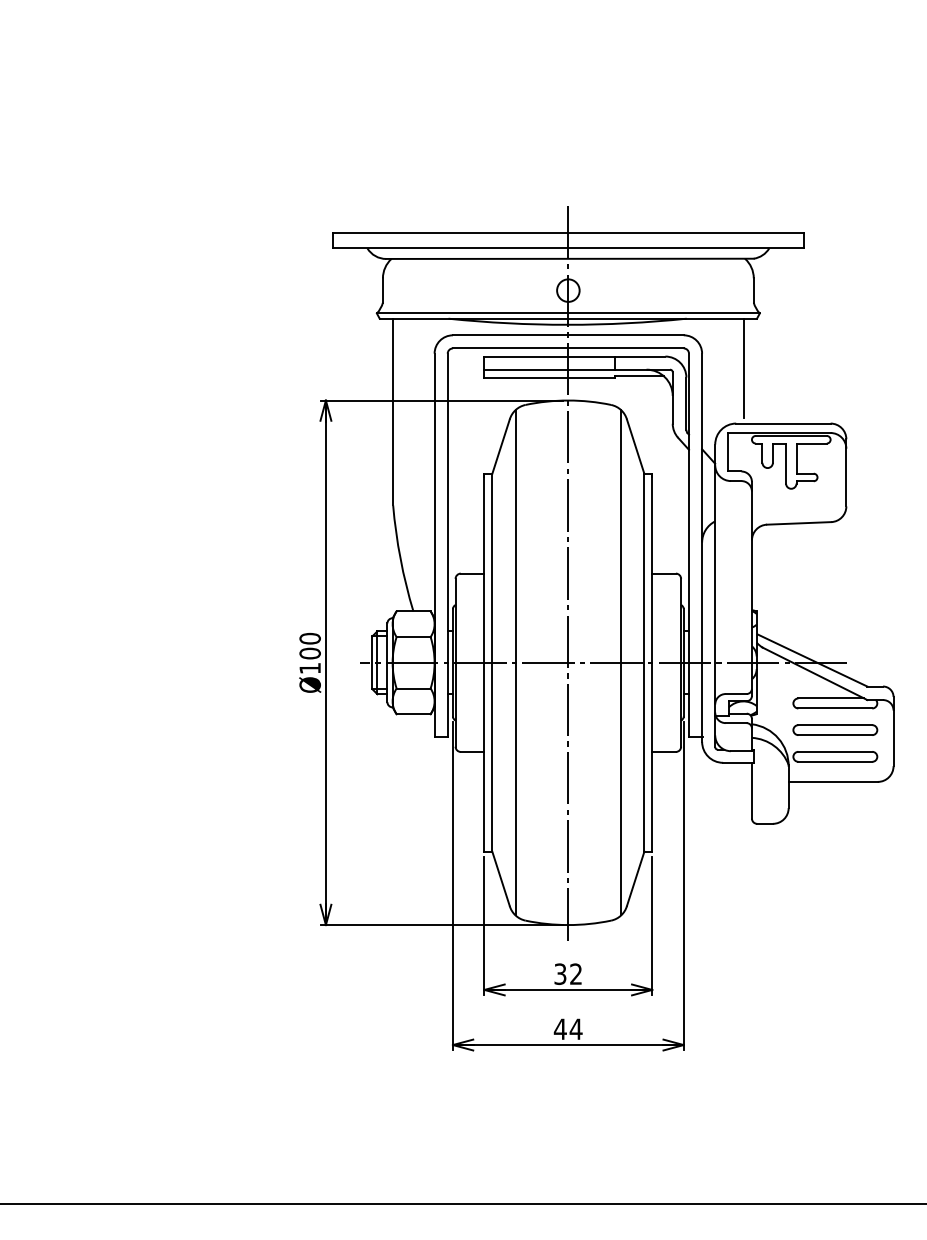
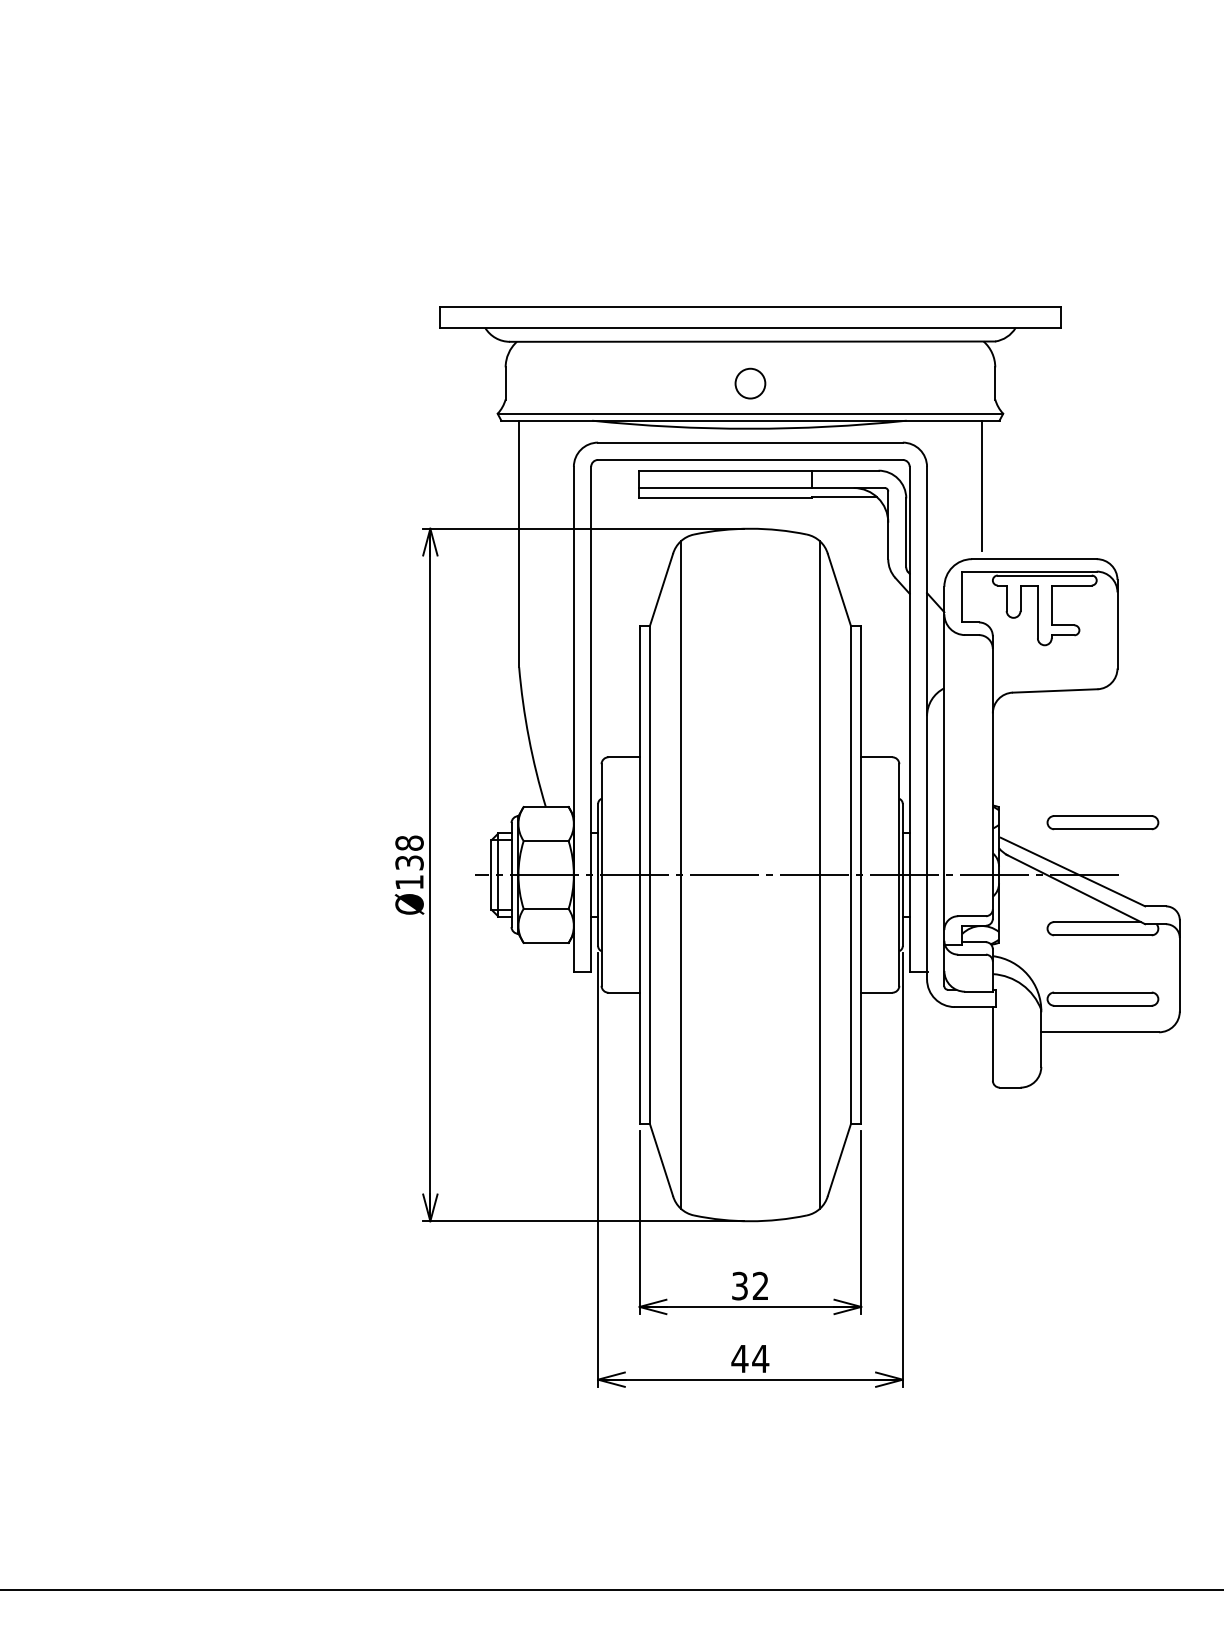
line: (568, 572) -> (750, 755), removed
text: (309, 645) -> (408, 852), Ø100 -> Ø138
part: (835, 729) -> (1103, 821), moved

